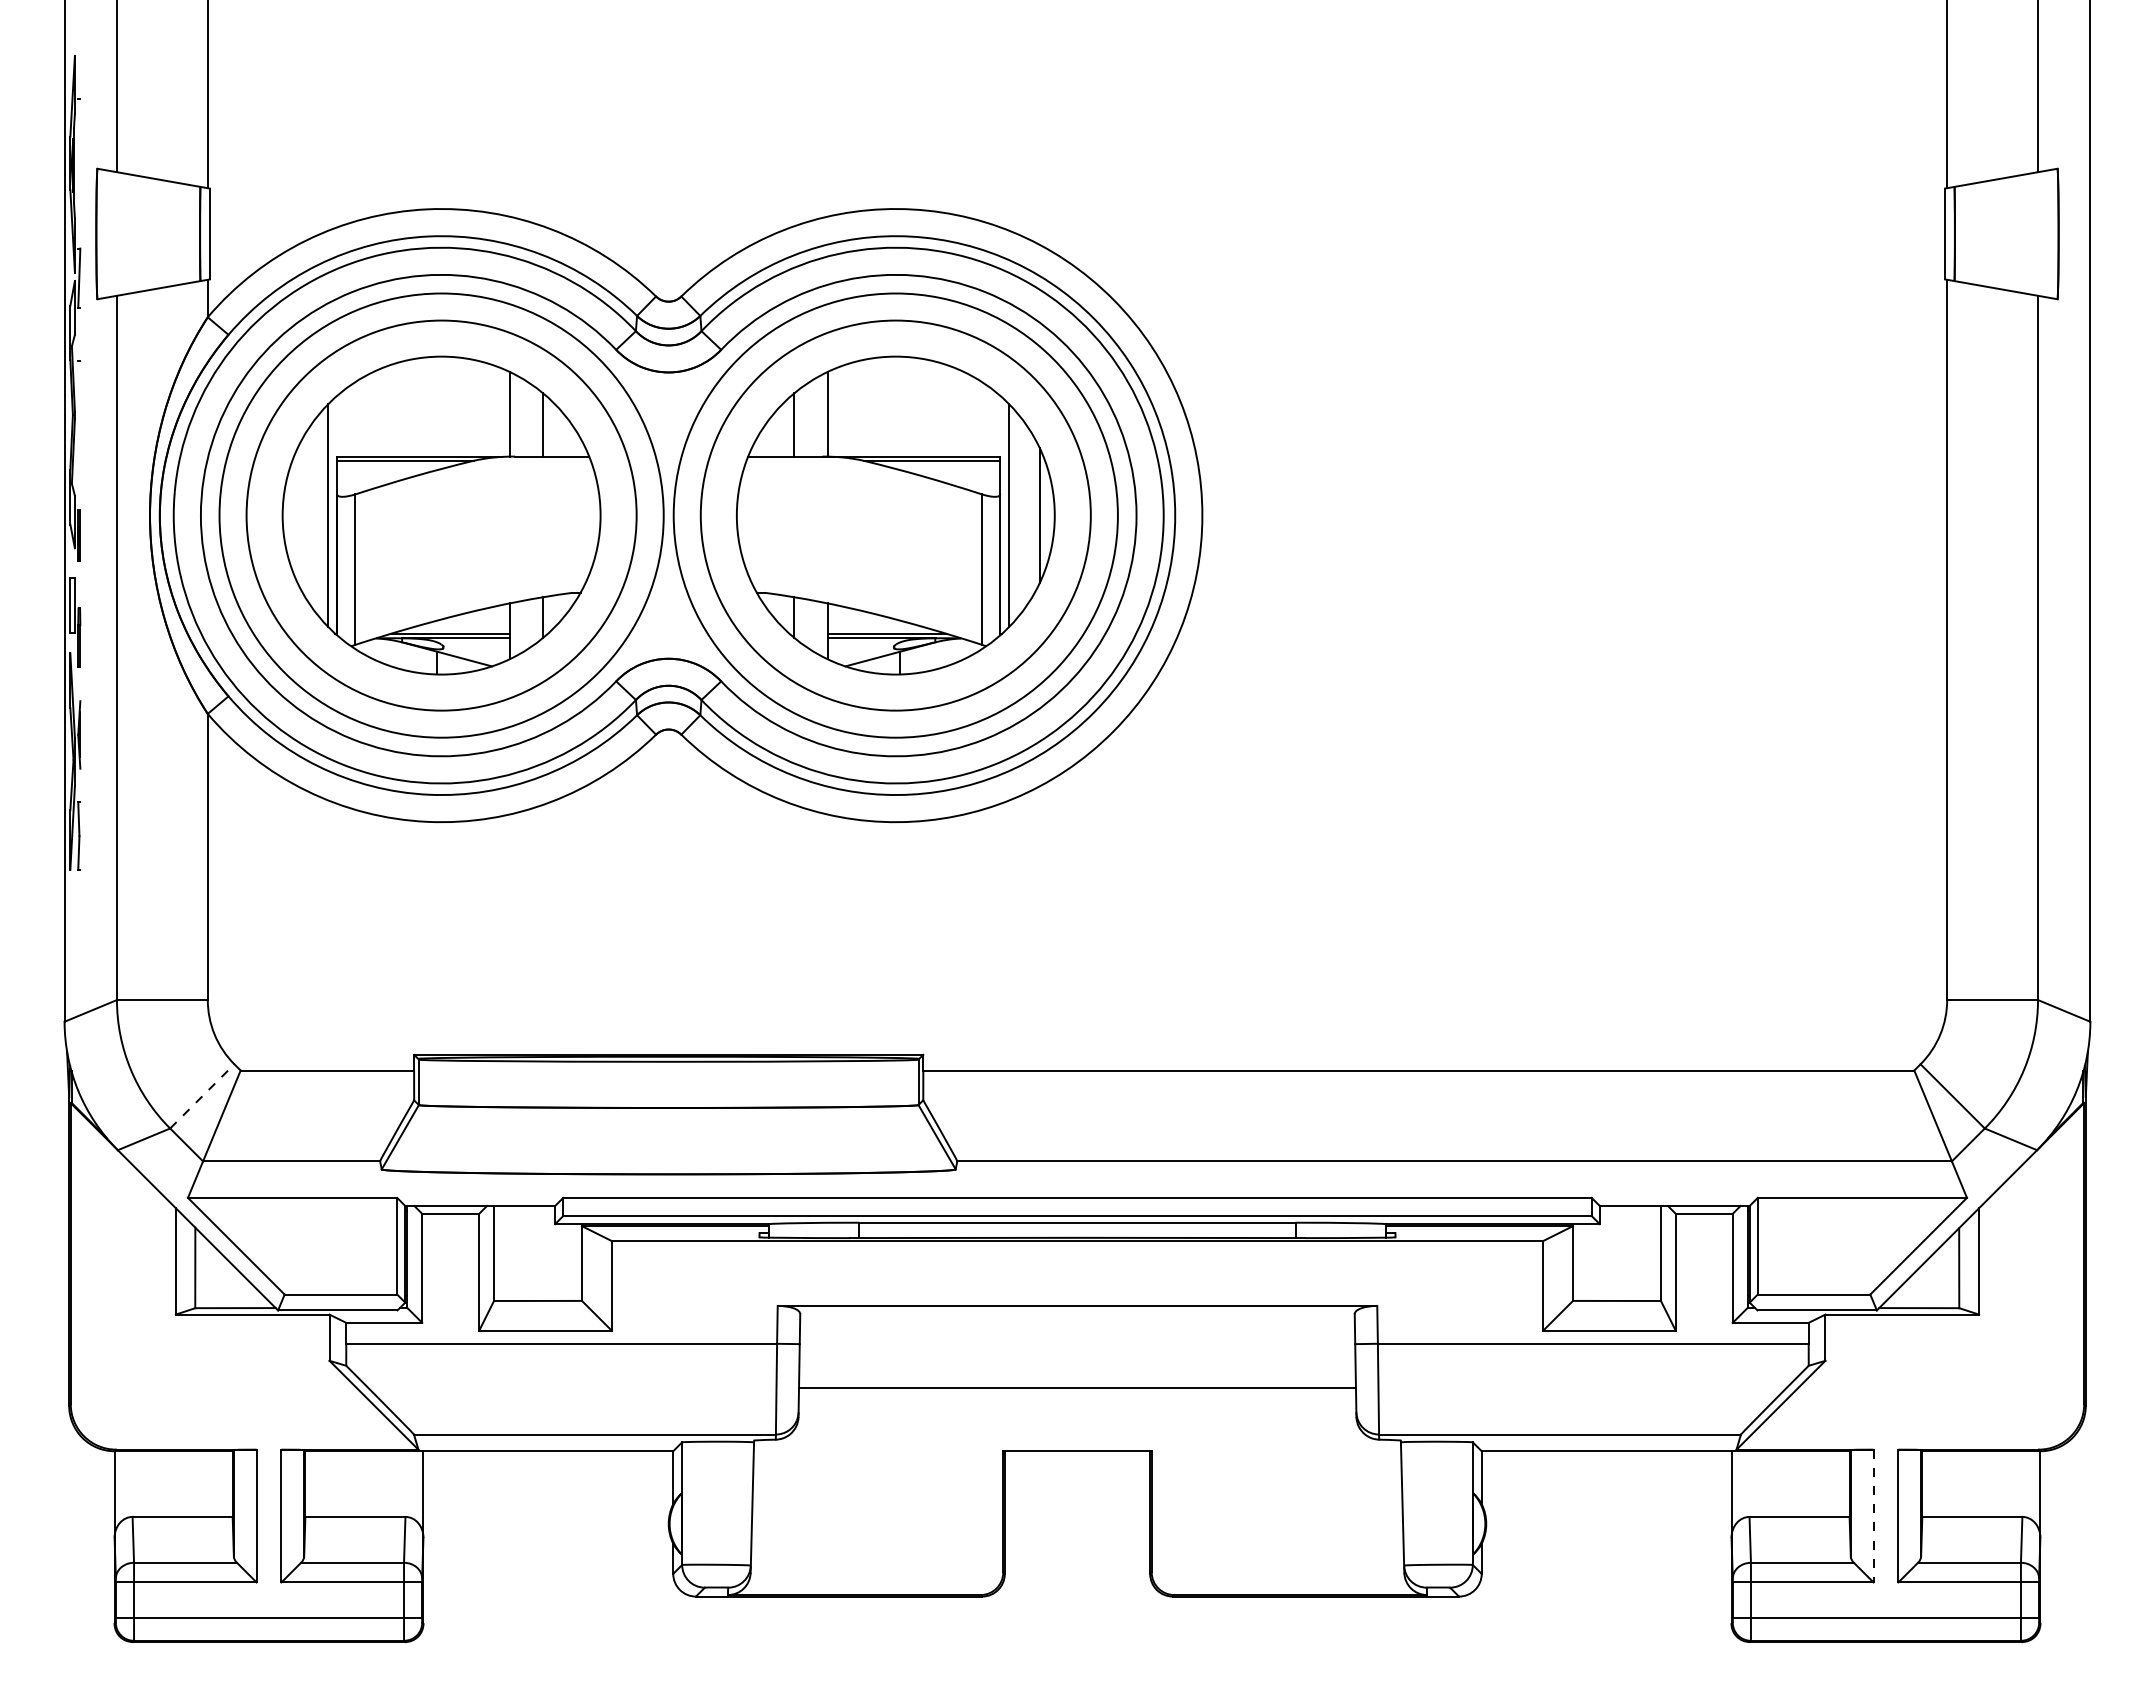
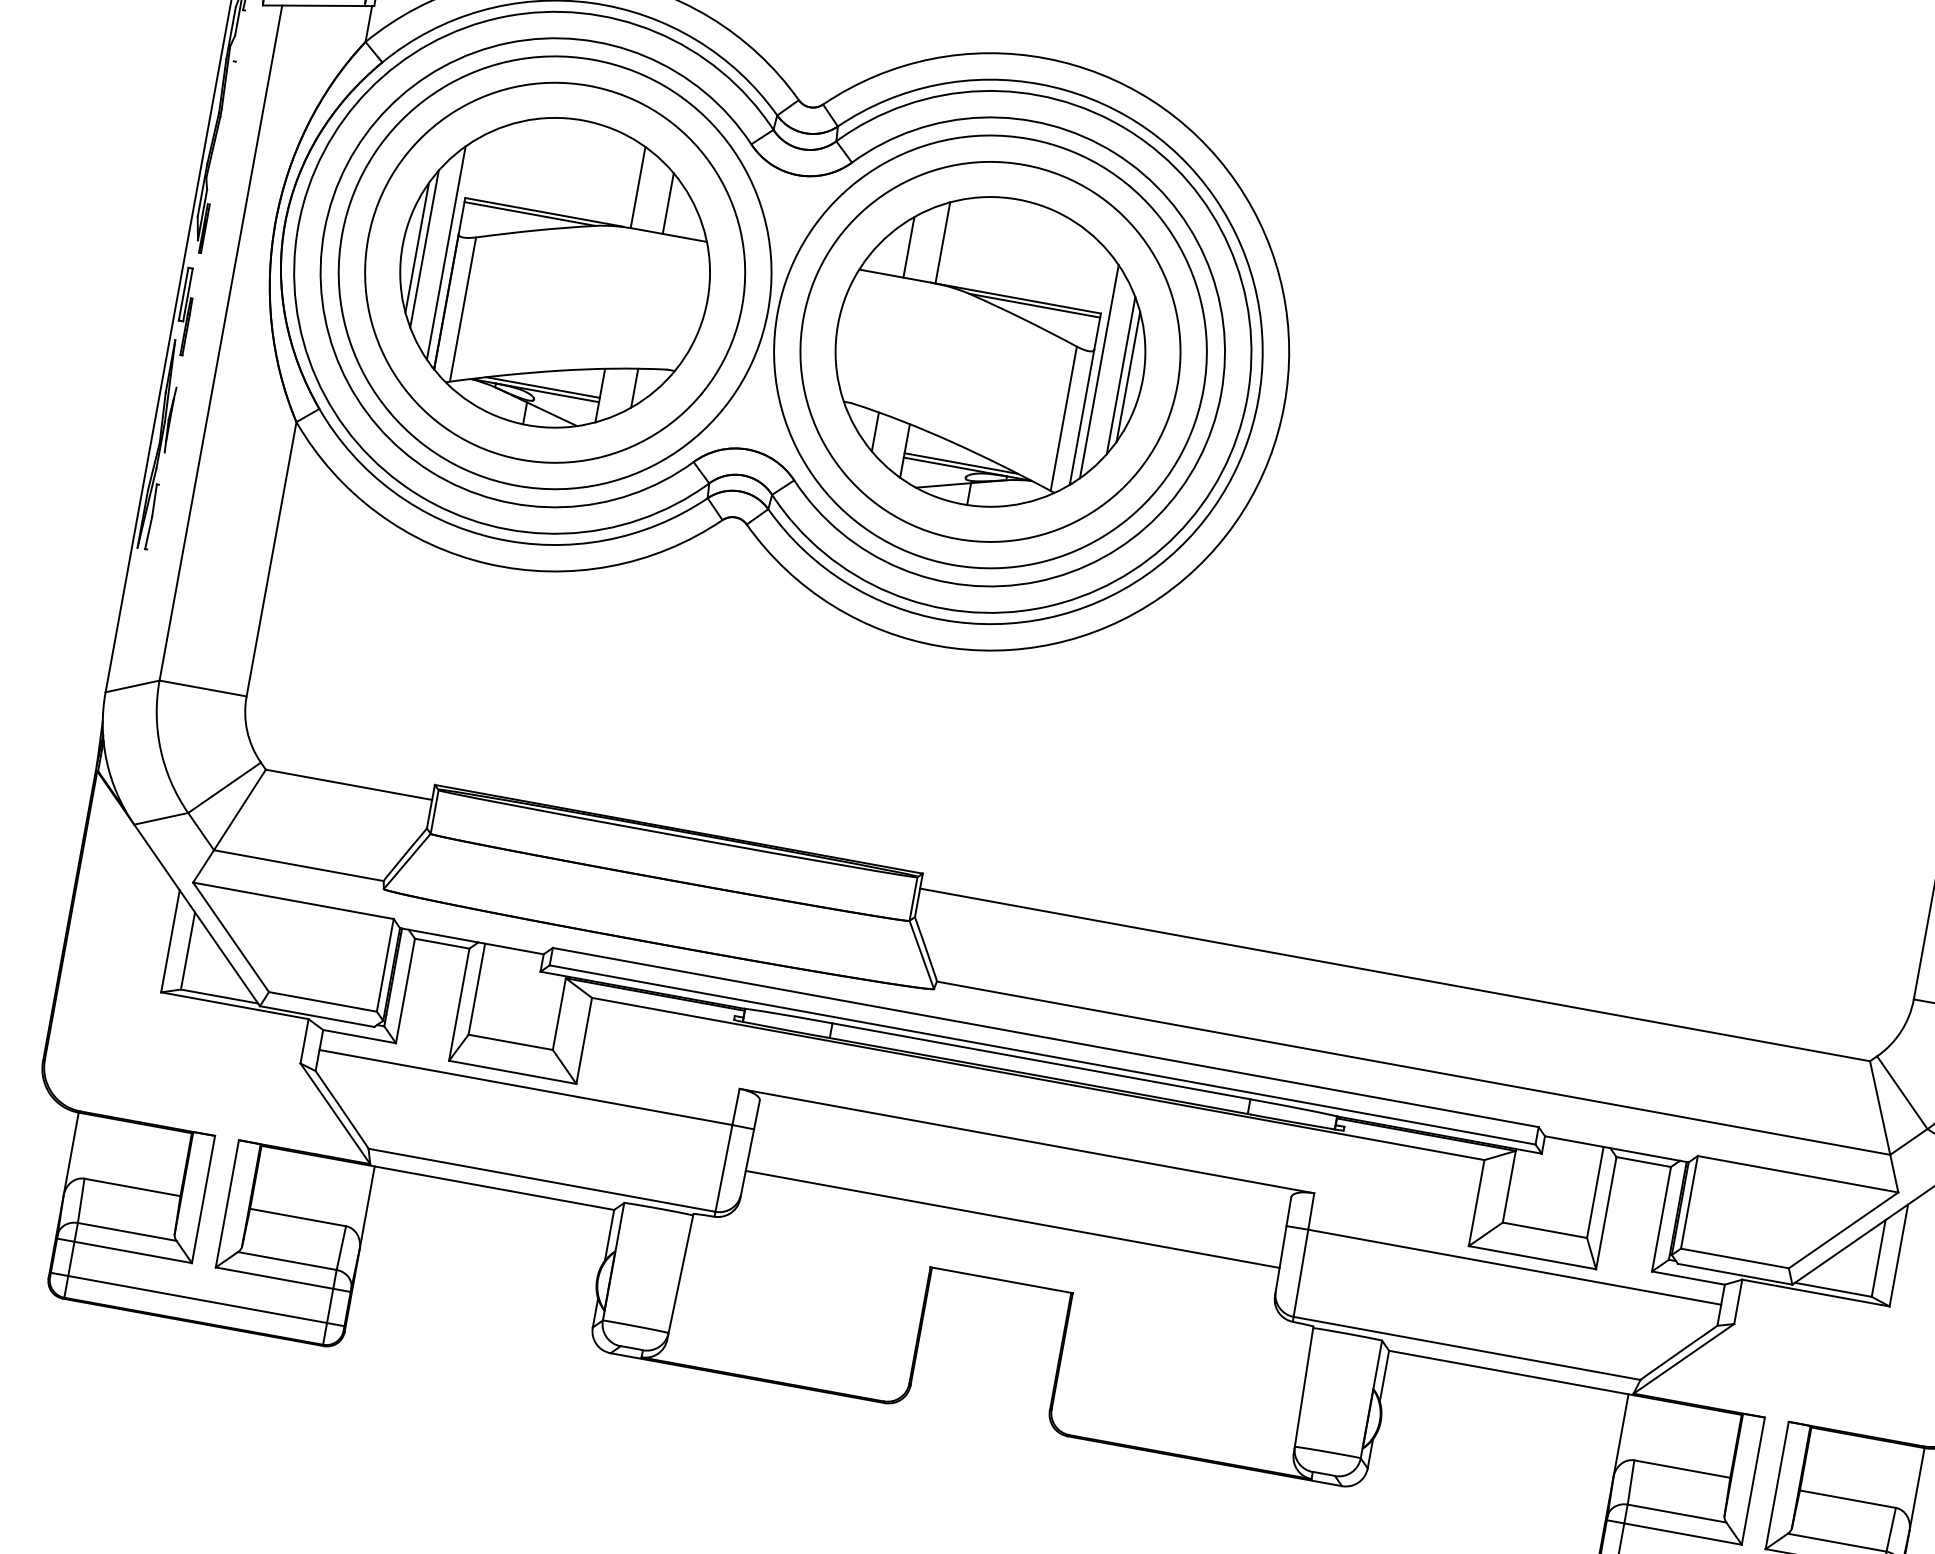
line: (297, 515) -> (417, 247), added
line: (305, 515) -> (424, 248), added
line: (1032, 515) -> (1121, 375), added
line: (202, 1096) -> (224, 787), dashed -> solid
line: (1873, 1516) -> (1753, 1481), dashed -> solid

